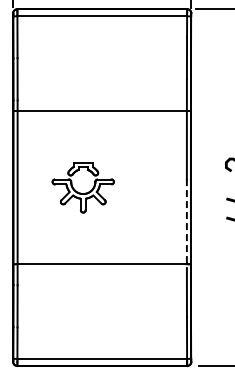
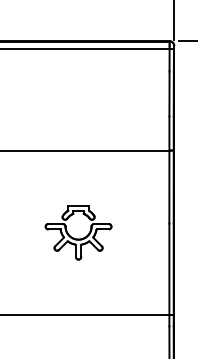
part: (82, 187) -> (77, 232), moved
line: (186, 226) -> (168, 274), dashed -> solid

